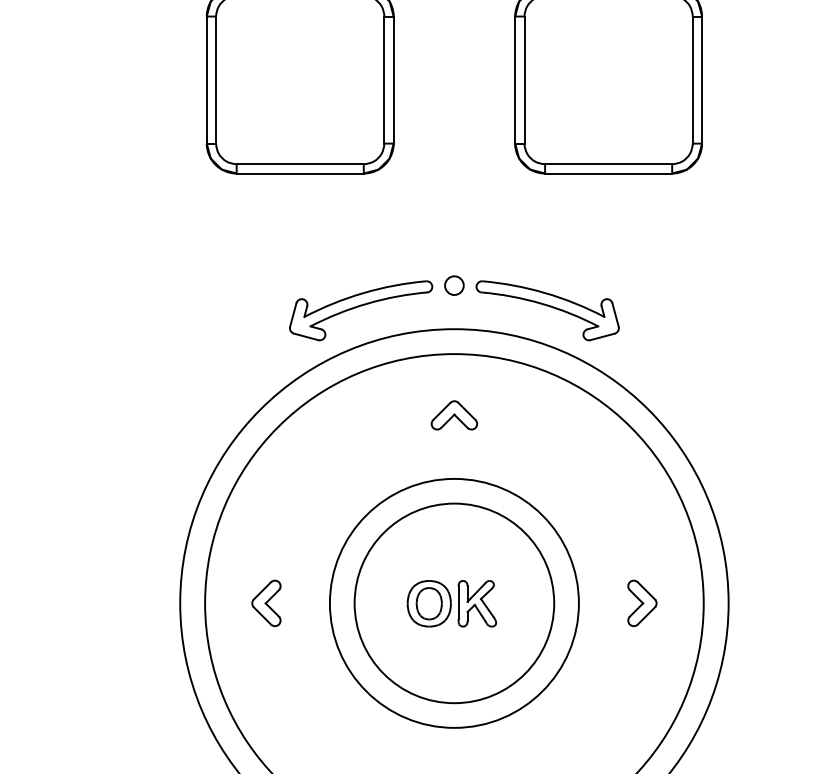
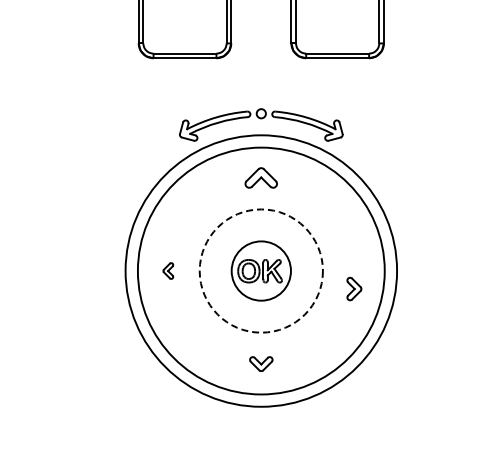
part: (454, 414) -> (261, 177), size x1.4
part: (266, 602) -> (168, 270), size x0.7
circle: (452, 602) -> (260, 270), size x0.6
circle: (452, 602) -> (260, 270), solid -> dashed
part: (642, 602) -> (354, 288), moved

